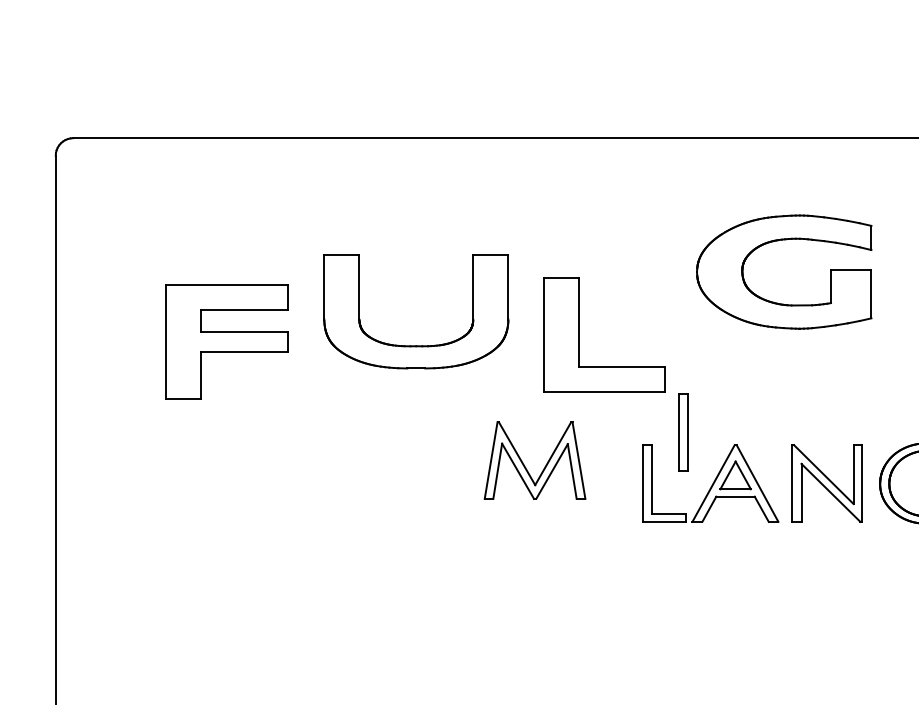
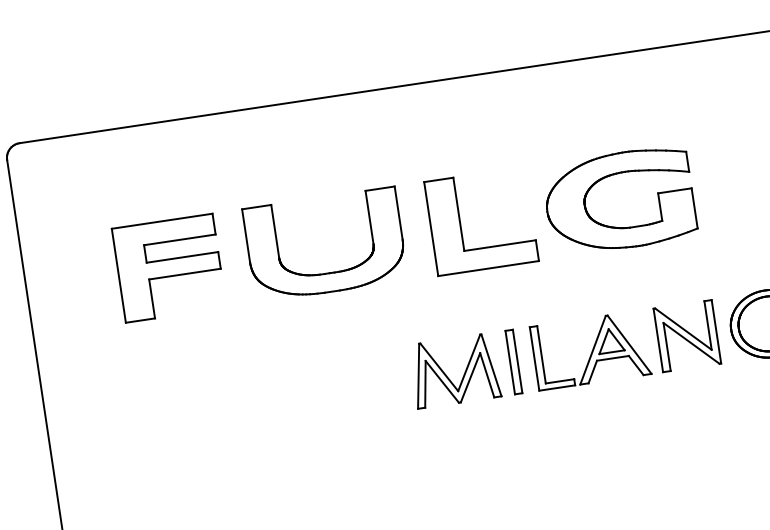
part: (778, 241) -> (611, 176), moved
part: (579, 334) -> (460, 224), moved
part: (226, 341) -> (168, 267), moved
part: (683, 432) -> (514, 361), moved
part: (526, 467) -> (448, 377), moved

